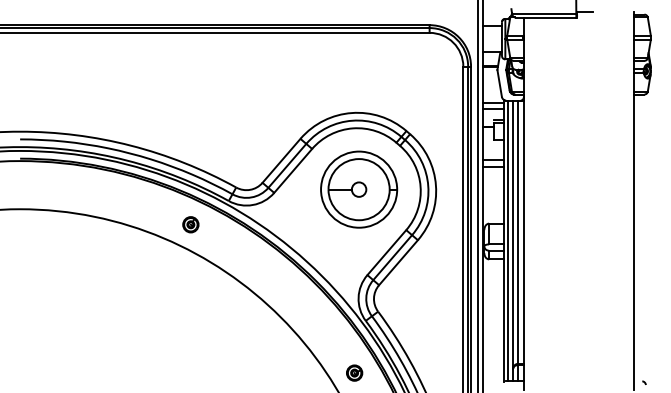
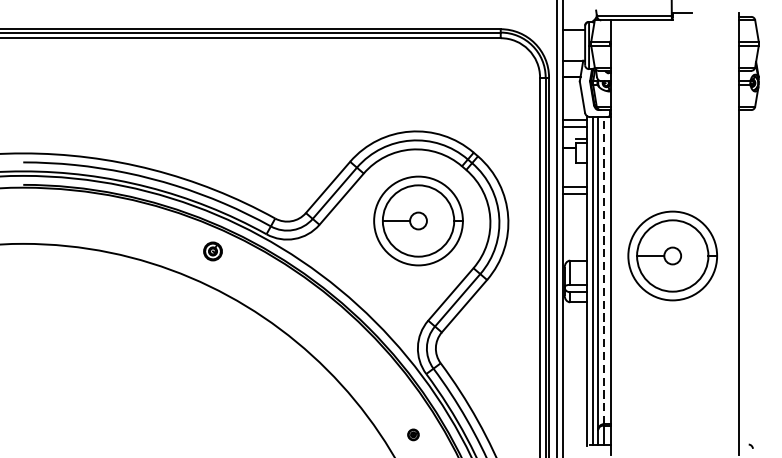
part: (577, 219) -> (673, 255), added
part: (190, 224) -> (212, 251), moved
line: (518, 232) -> (604, 270), solid -> dashed
part: (354, 372) -> (413, 434), size x0.6

